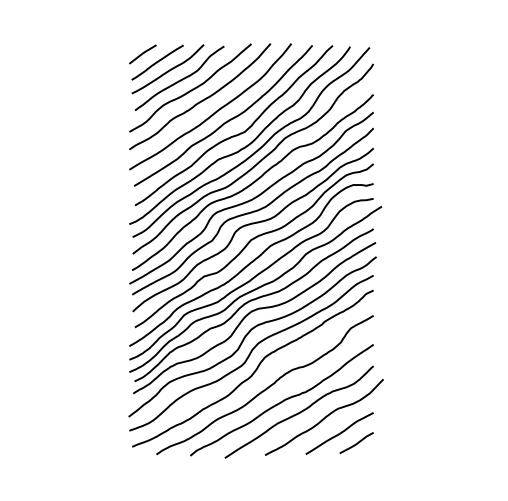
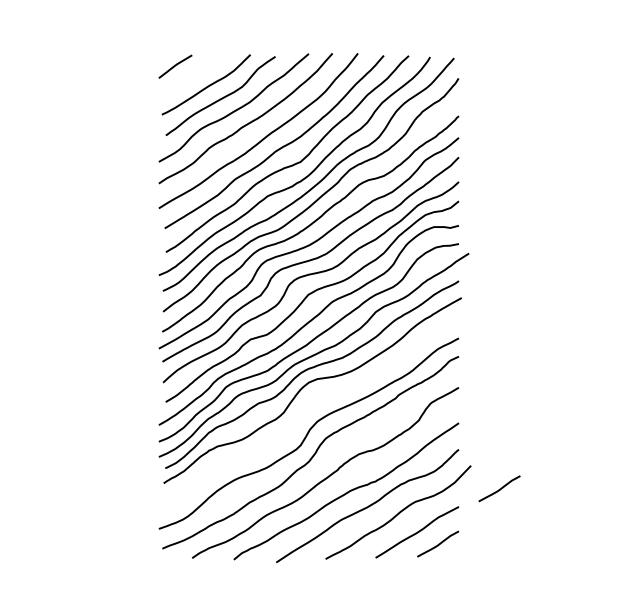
curve: (157, 62) -> (193, 76), removed
curve: (249, 333) -> (306, 409), removed
curve: (406, 398) -> (499, 489), added

